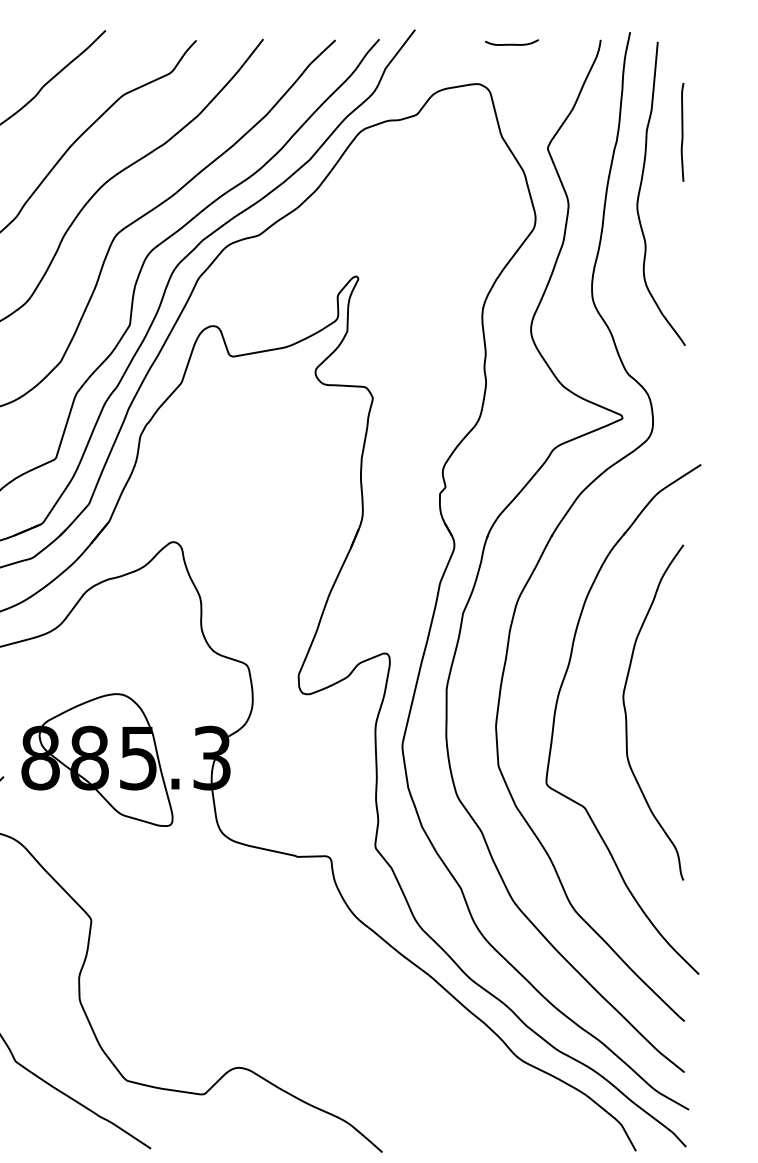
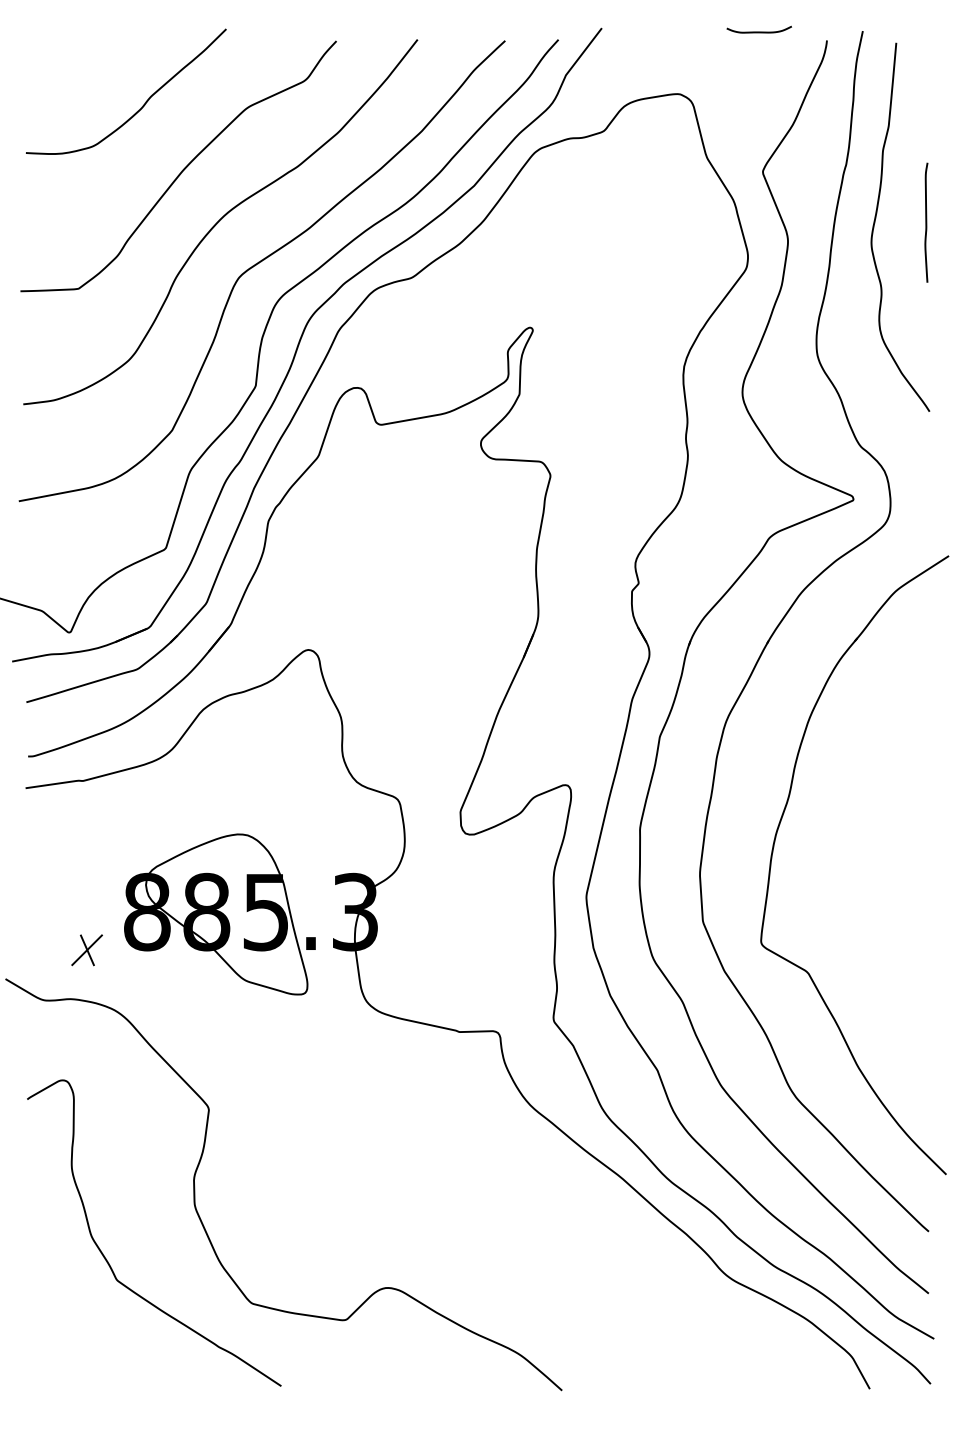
curve: (511, 44) -> (758, 31), moved
curve: (682, 132) -> (926, 222), moved
curve: (626, 713) -> (858, 857), removed

